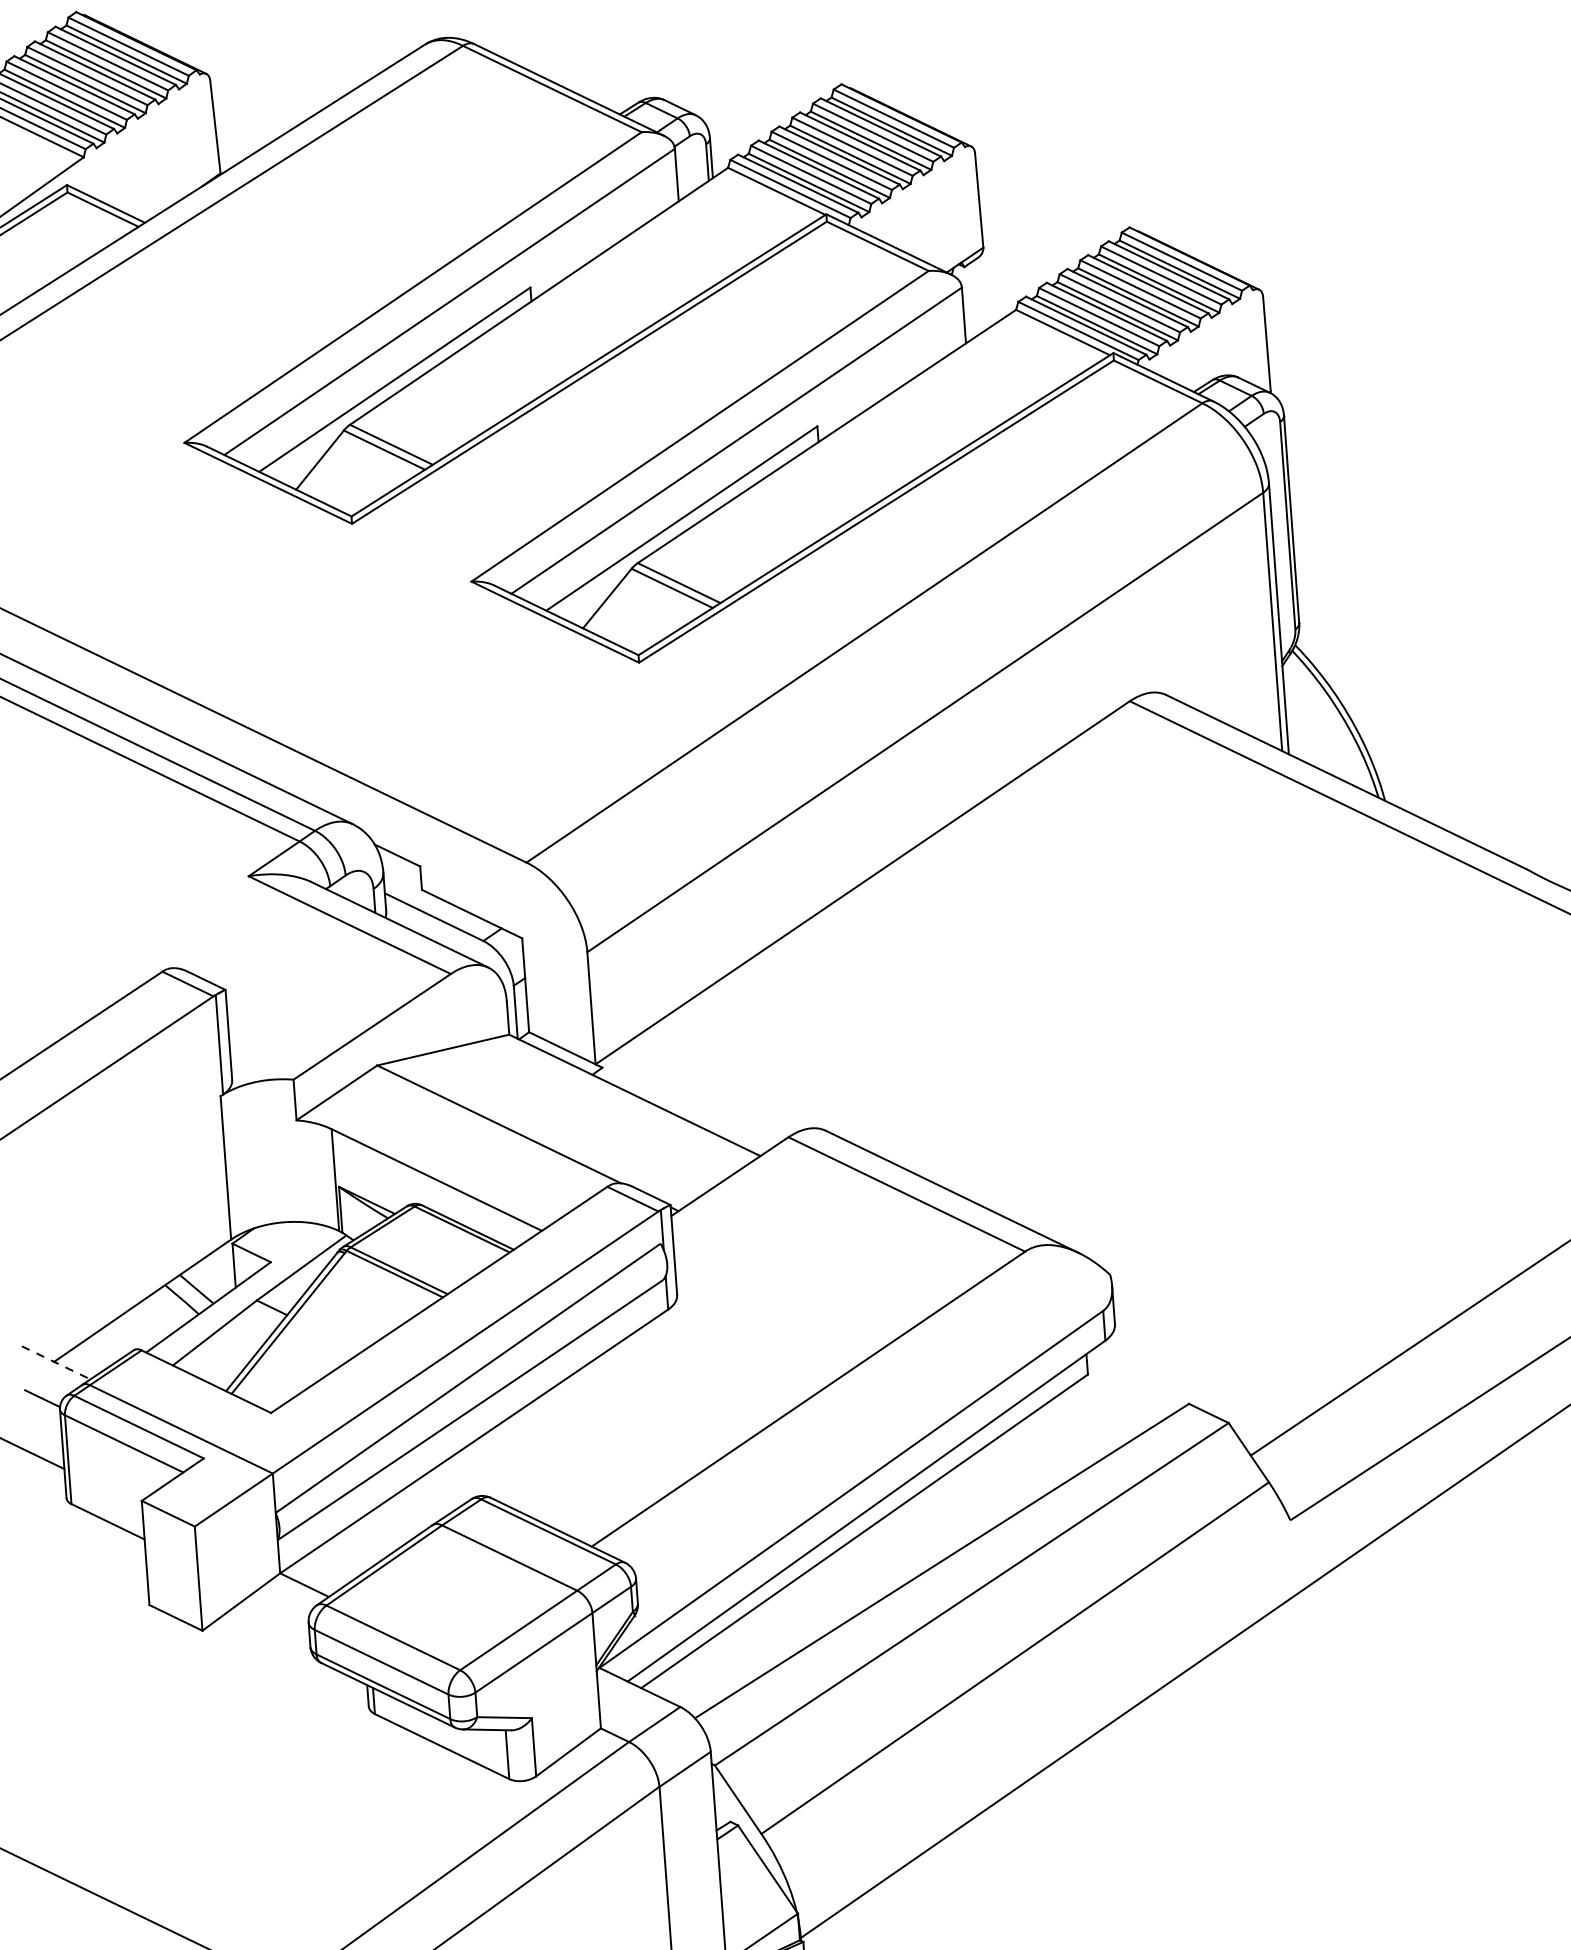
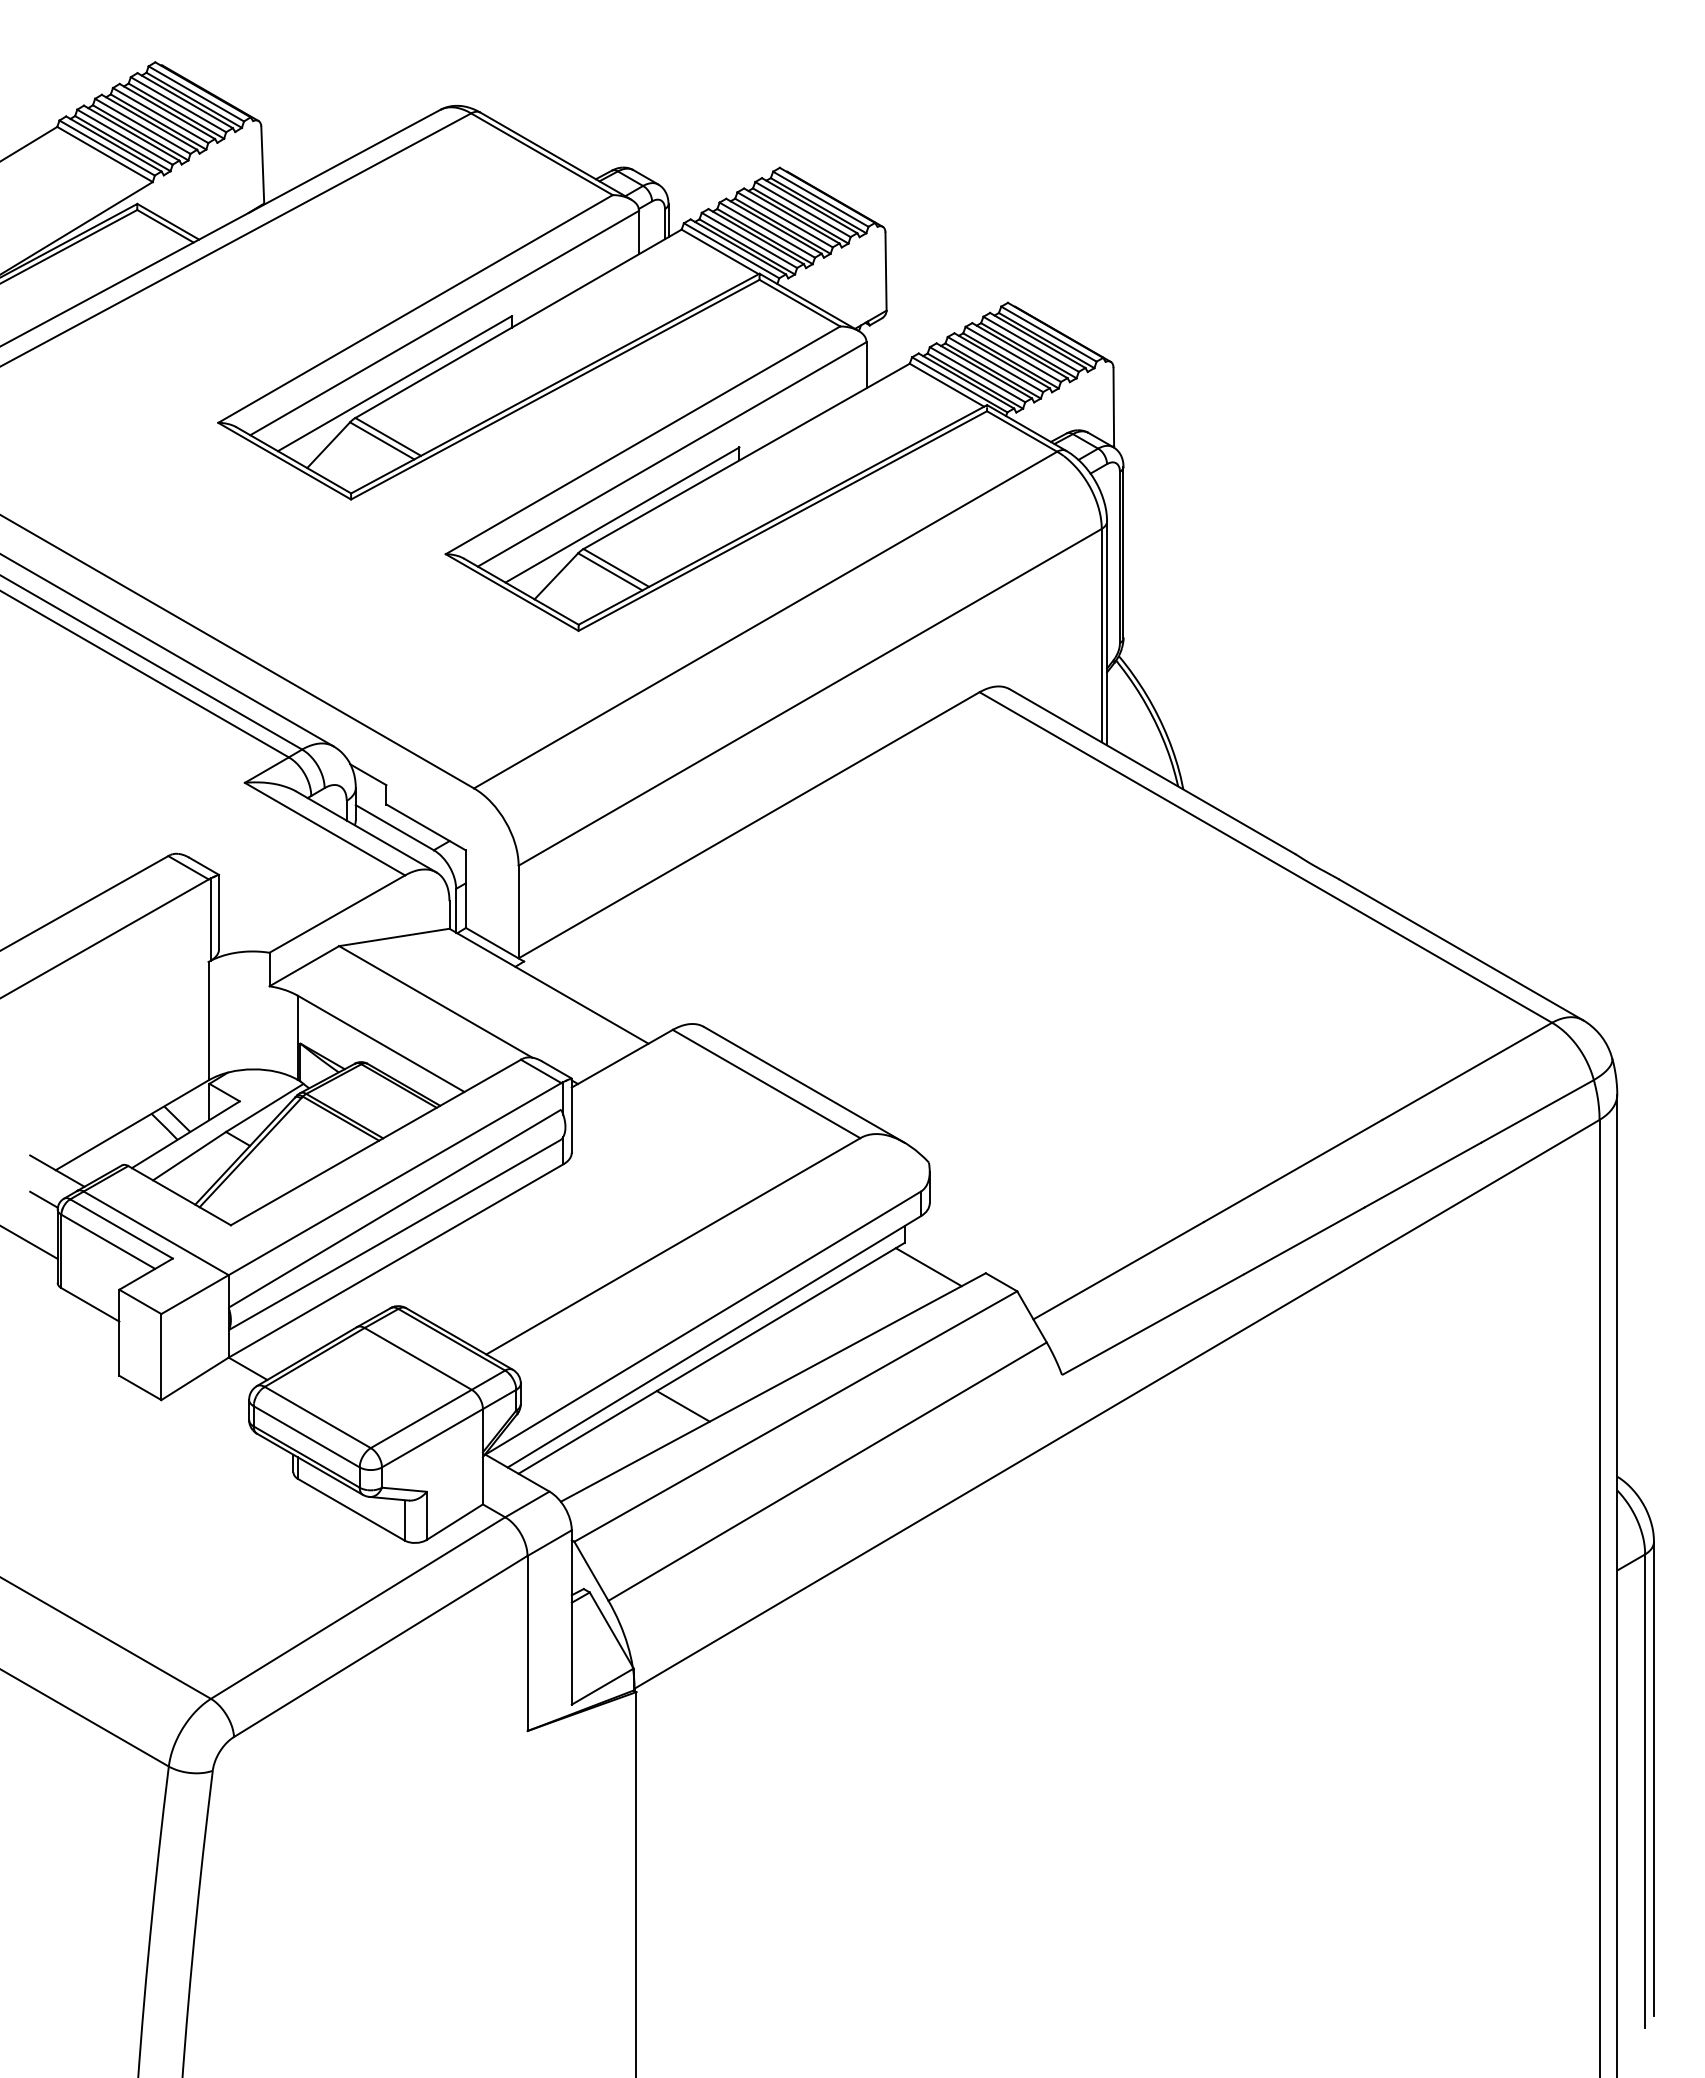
line: (56, 1363) -> (57, 1171), dashed -> solid
line: (1119, 1402) -> (928, 1267), added
line: (833, 1592) -> (682, 1406), added

